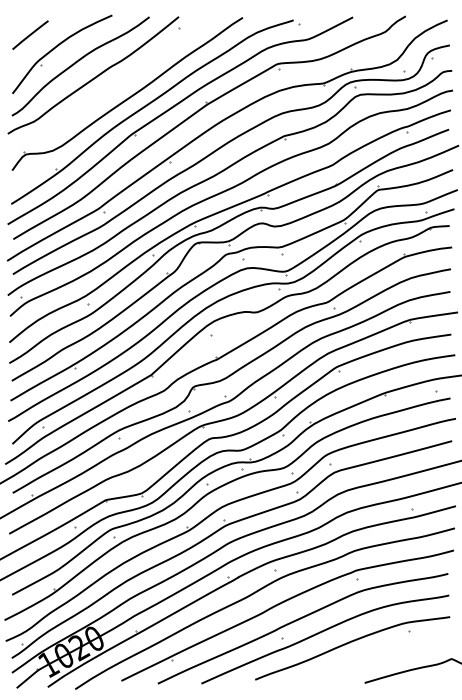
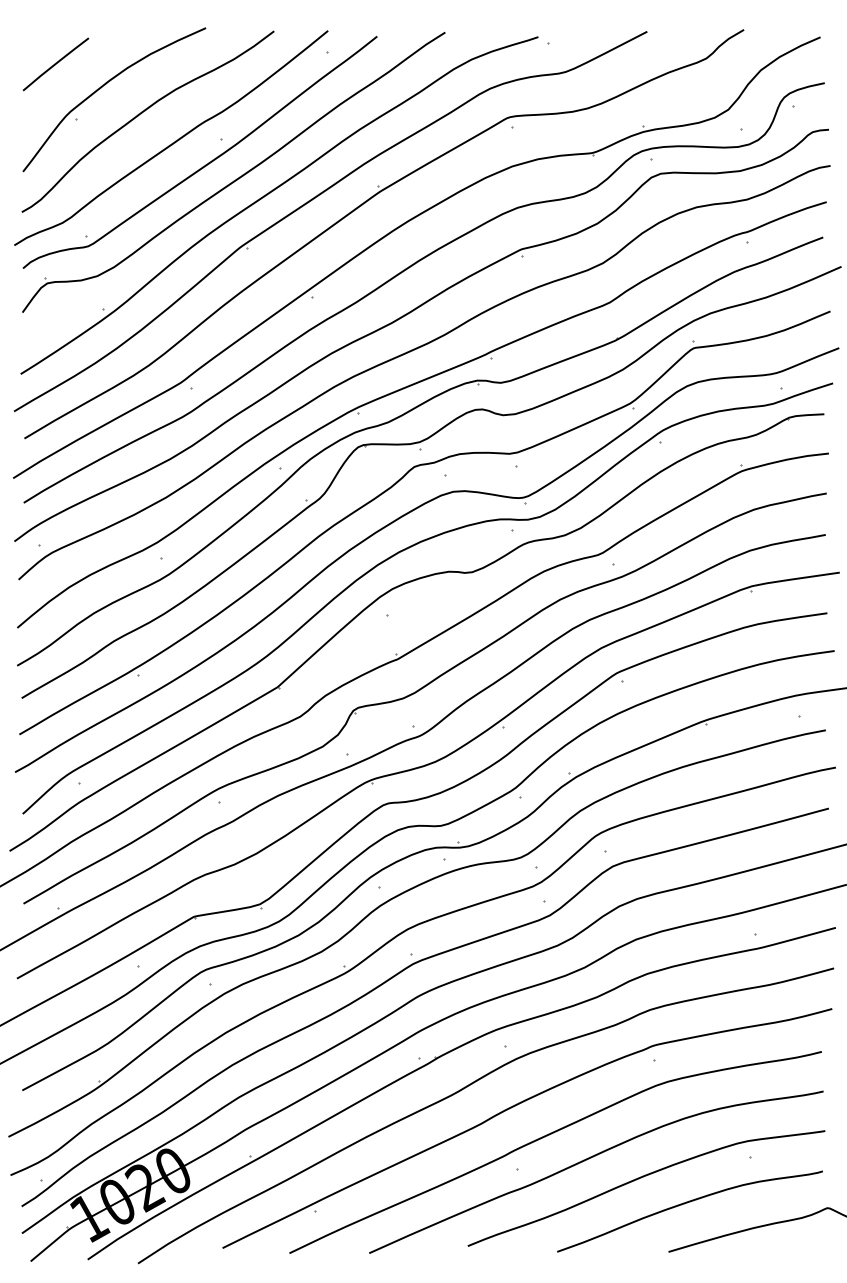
part: (114, 87) -> (209, 160), added
curve: (374, 657) -> (686, 1205), added

